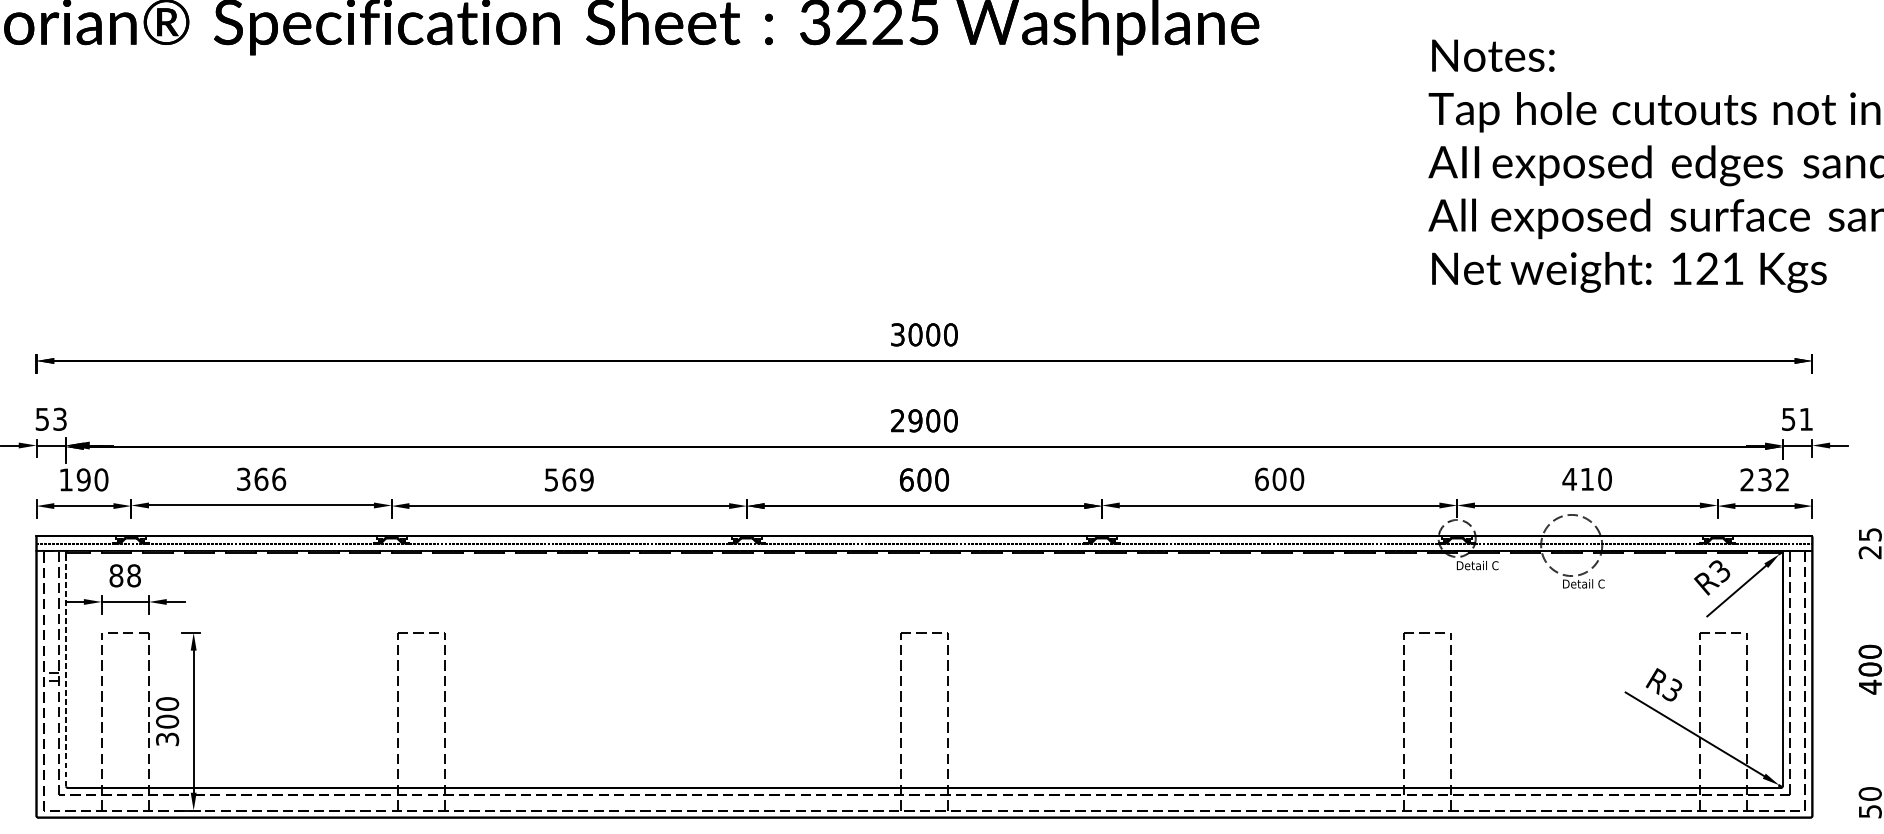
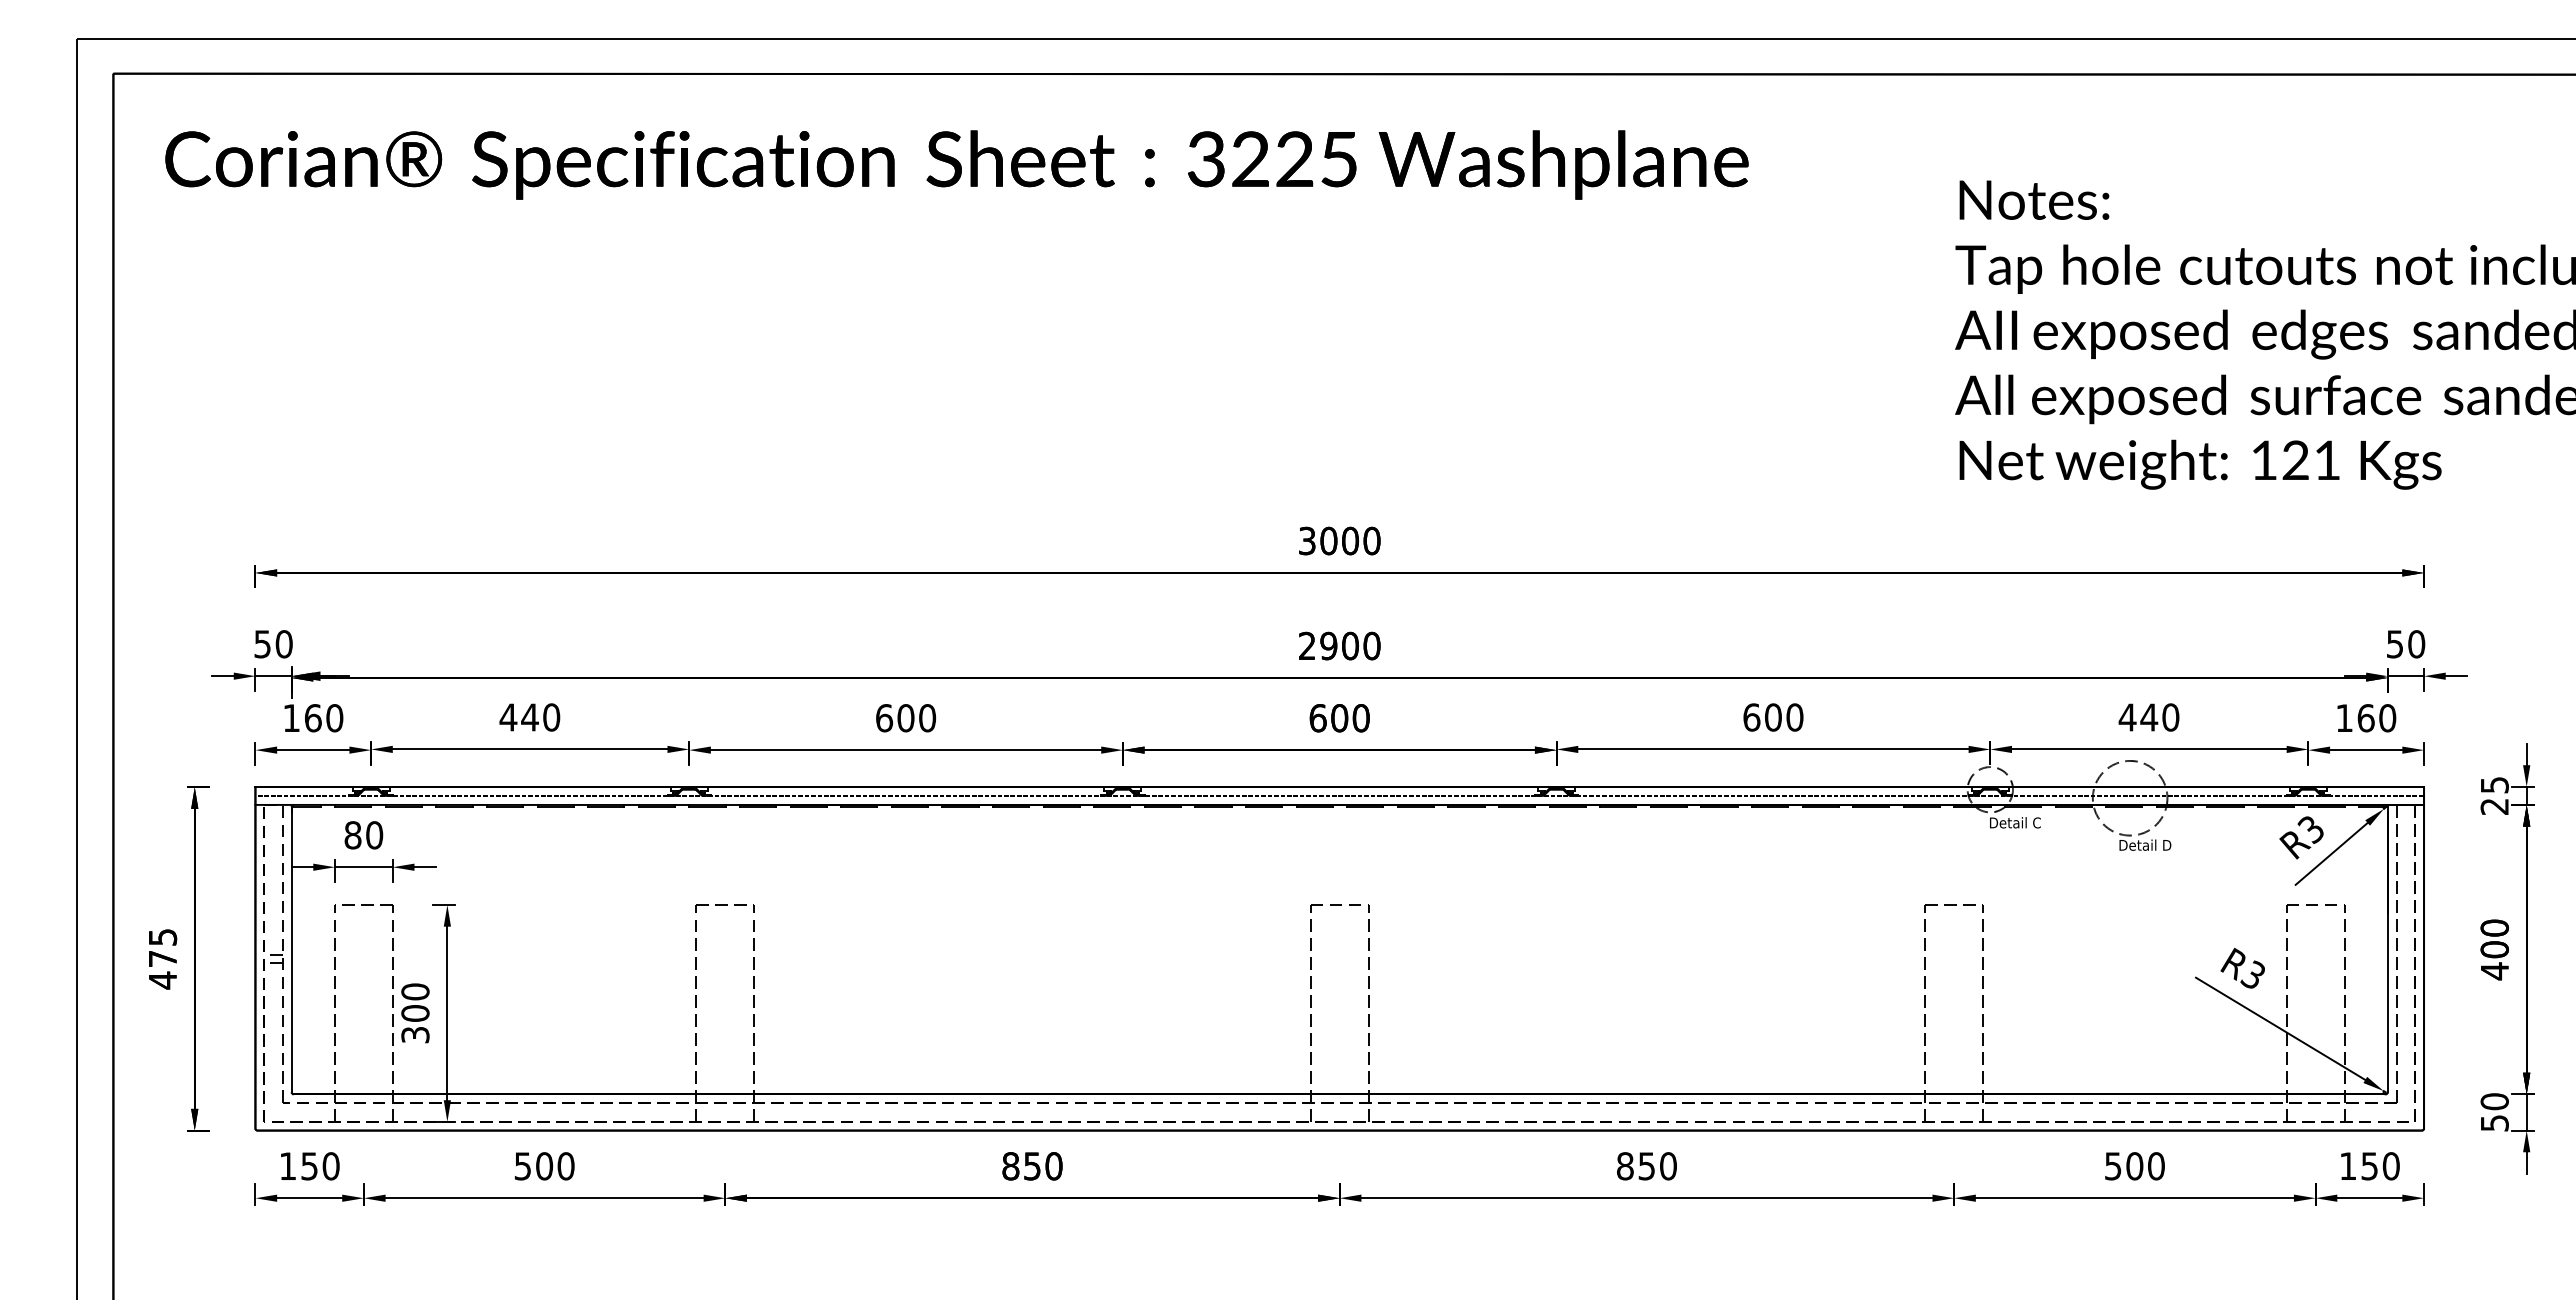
text: (59, 419) -> (283, 644), 53 -> 50
text: (1806, 419) -> (2416, 644), 51 -> 50
text: (260, 479) -> (529, 717), 366 -> 440
text: (1587, 479) -> (2149, 717), 410 -> 440
text: (83, 480) -> (312, 718), 190 -> 160
text: (569, 480) -> (906, 718), 569 -> 600
text: (1765, 480) -> (2366, 718), 232 -> 160
text: (133, 575) -> (374, 835), 88 -> 80
text: (1601, 583) -> (2166, 844), Detail C -> Detail D
line: (66, 669) -> (291, 949), dashed -> solid

